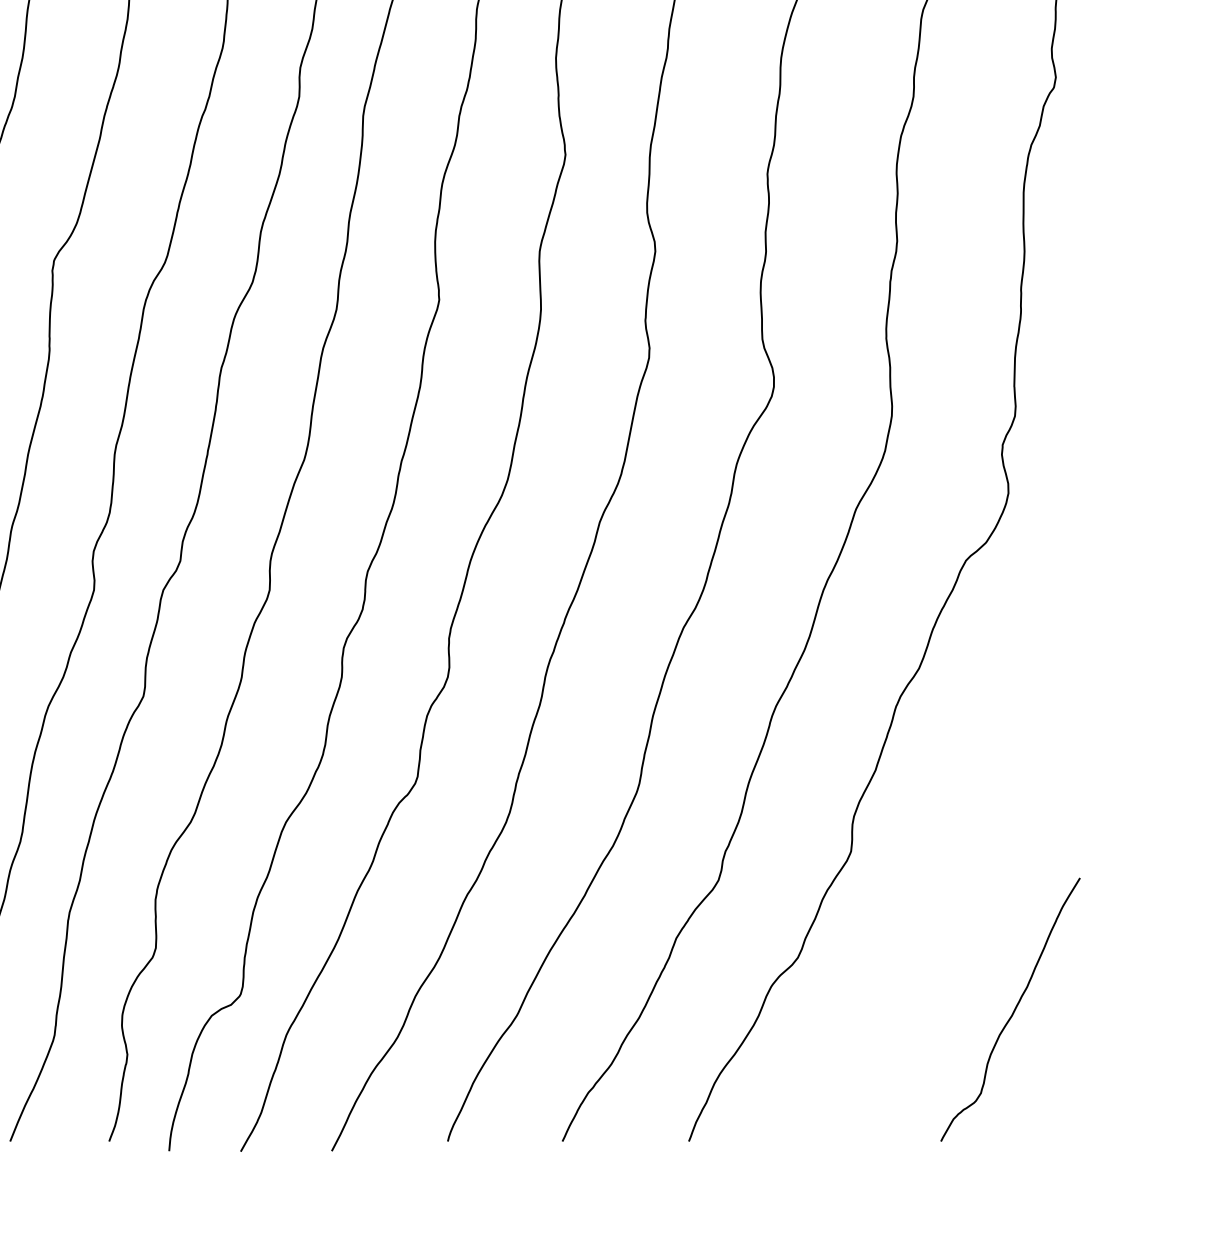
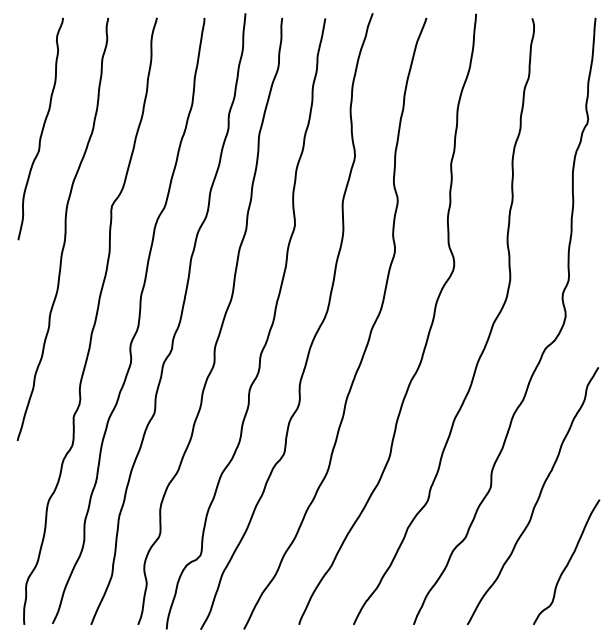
curve: (949, 875) -> (537, 498), added

